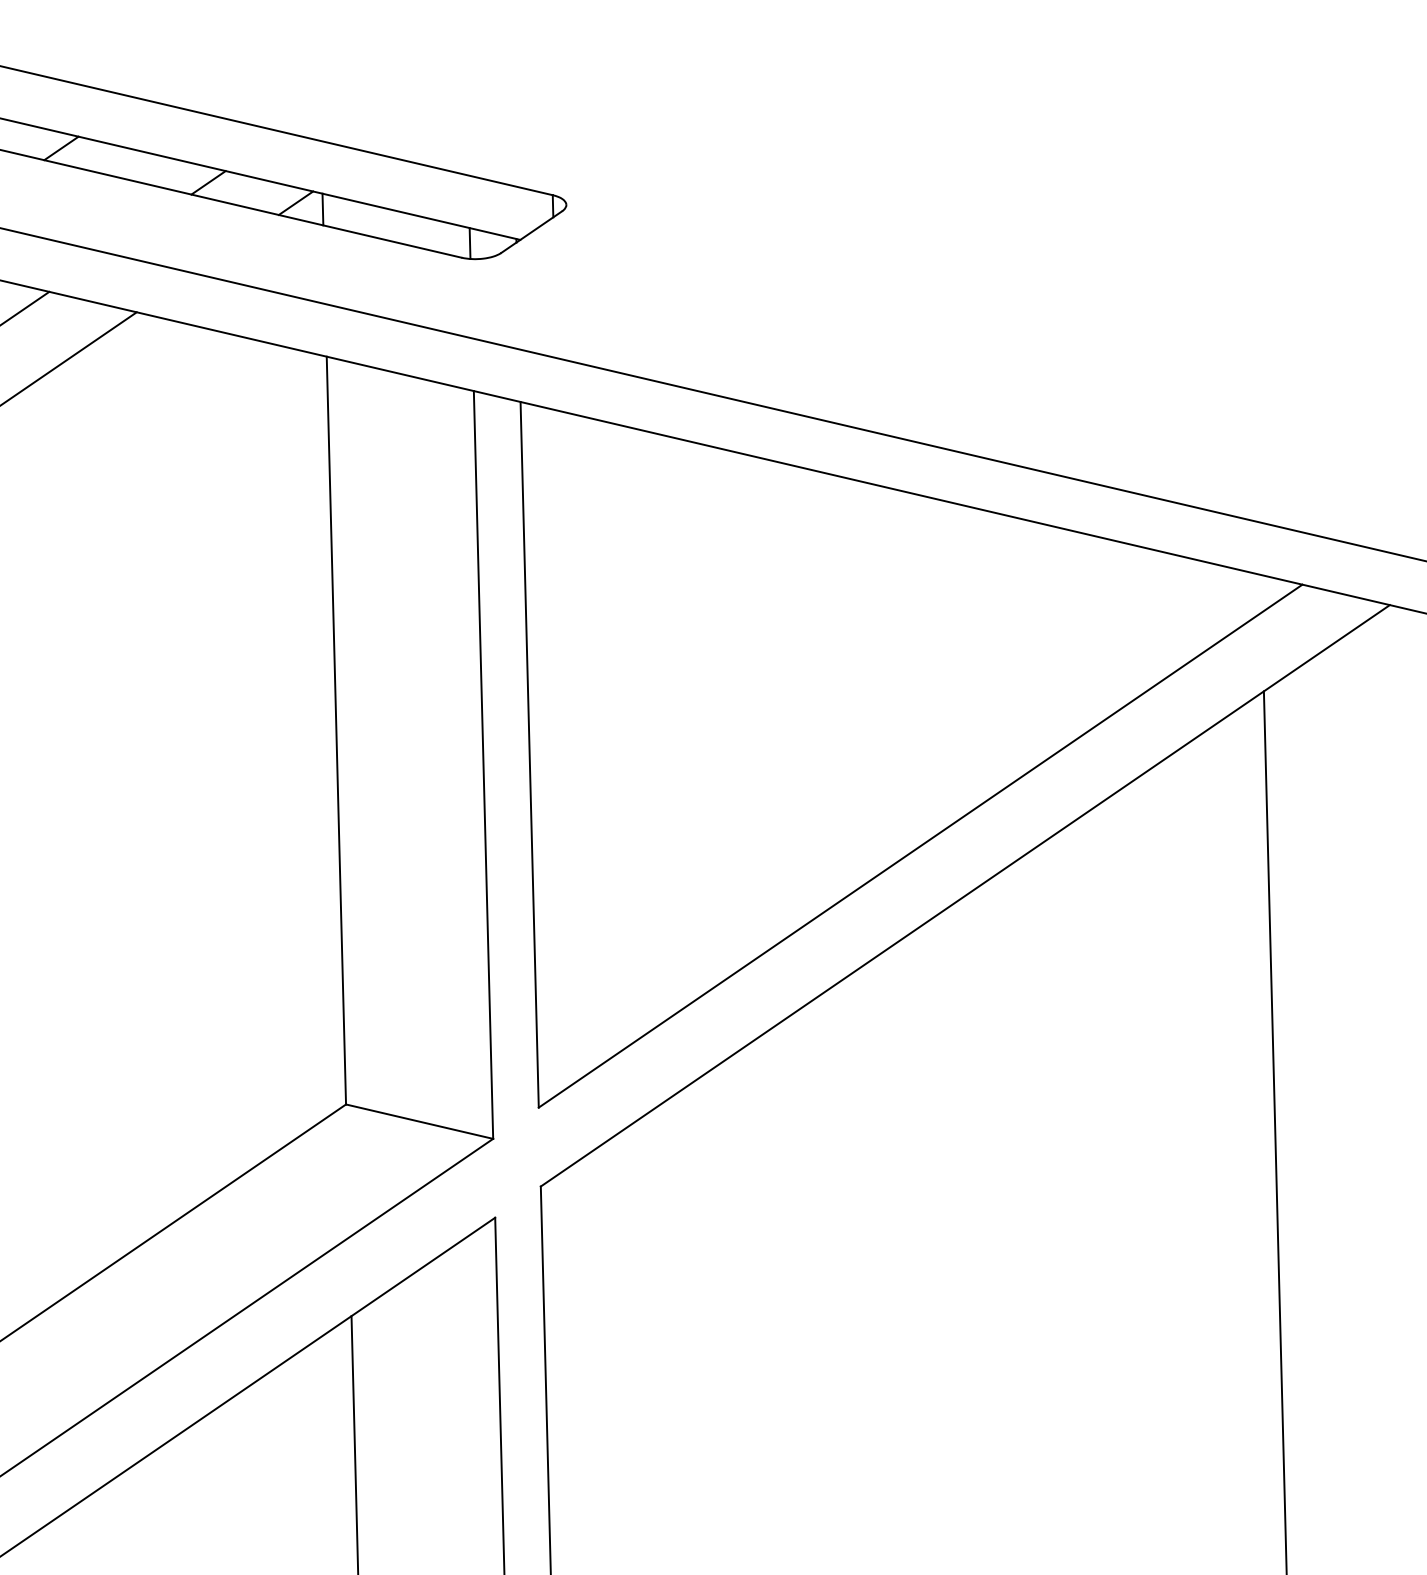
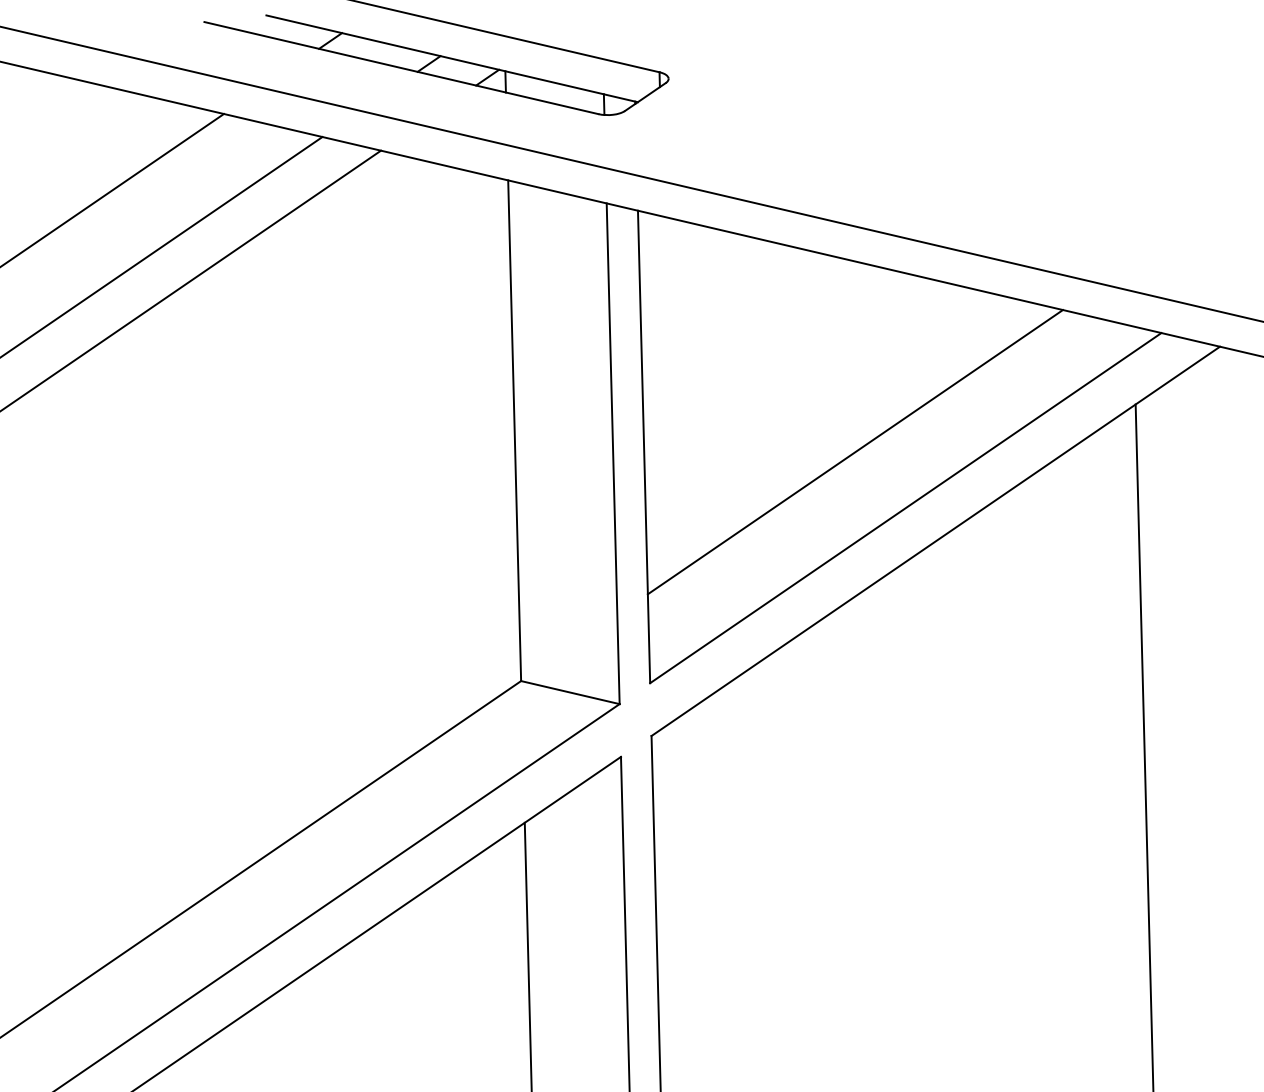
line: (843, 763) -> (854, 452), added

